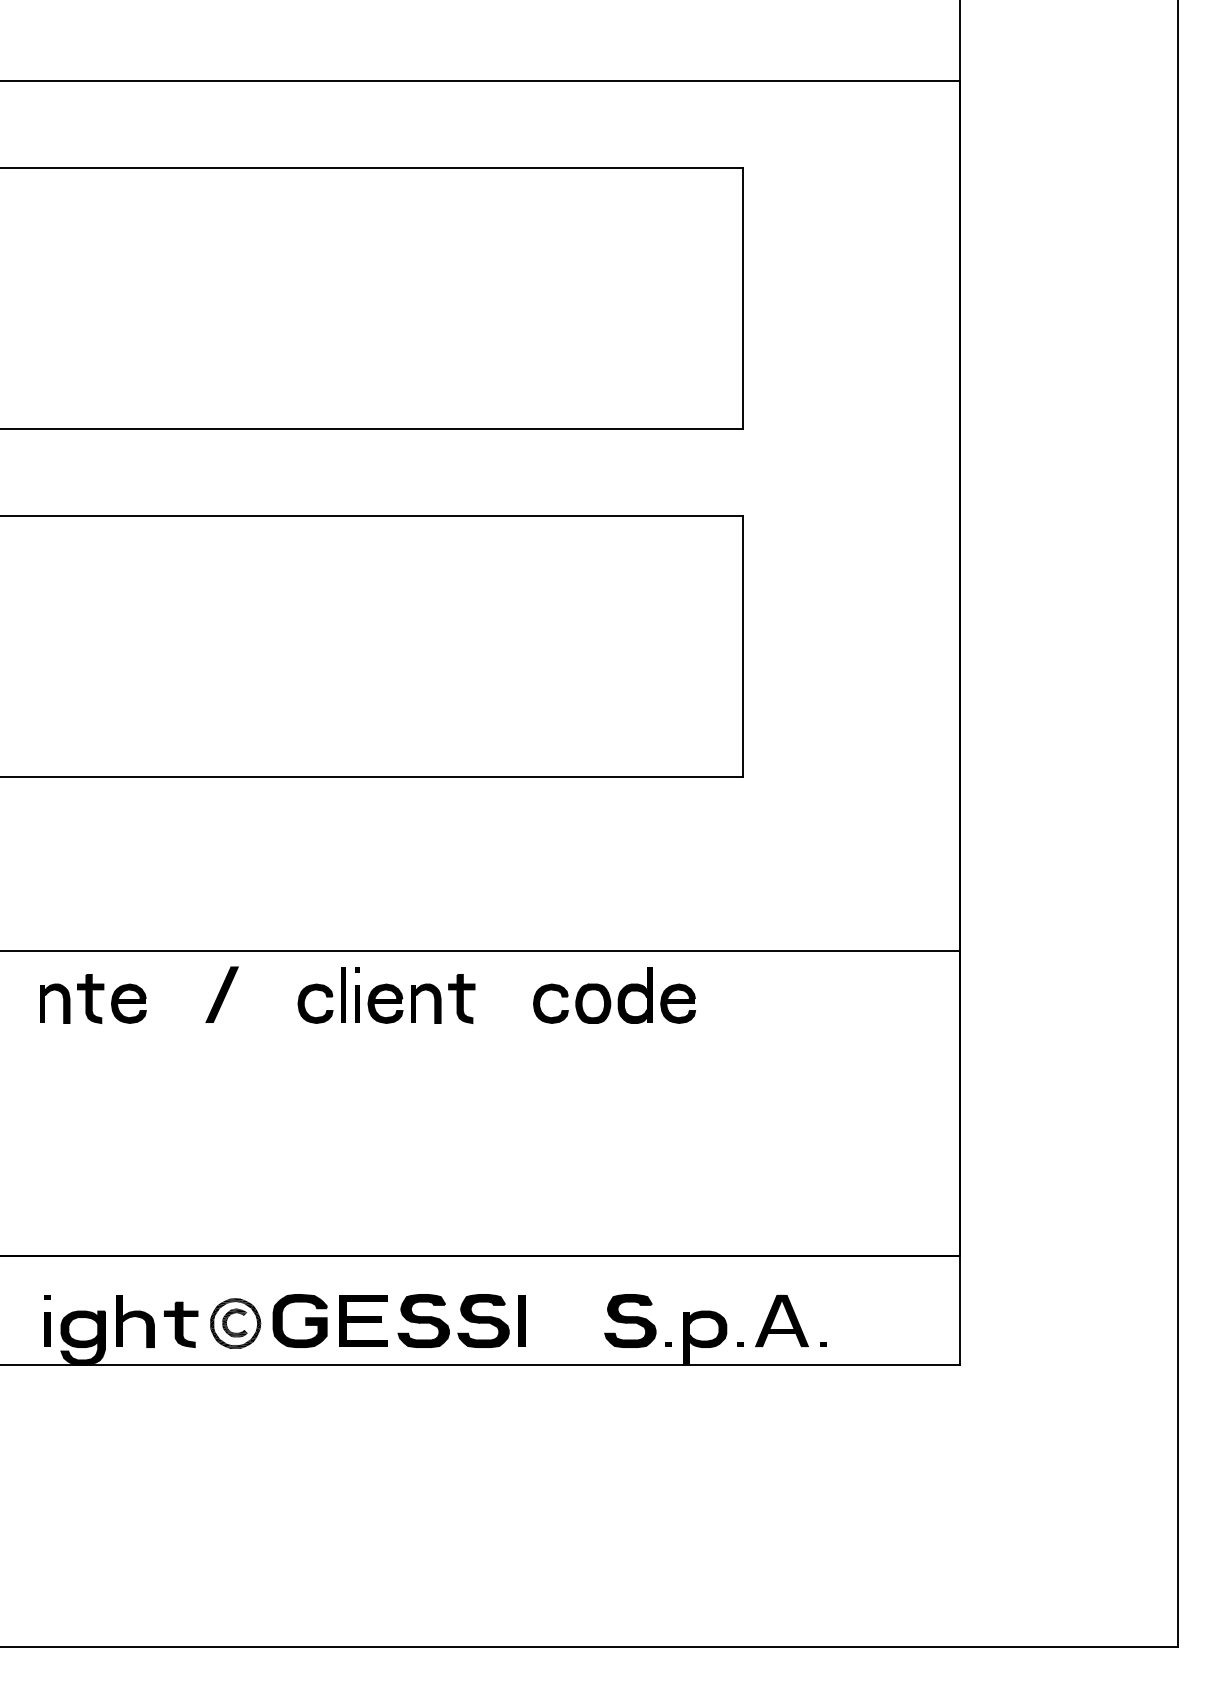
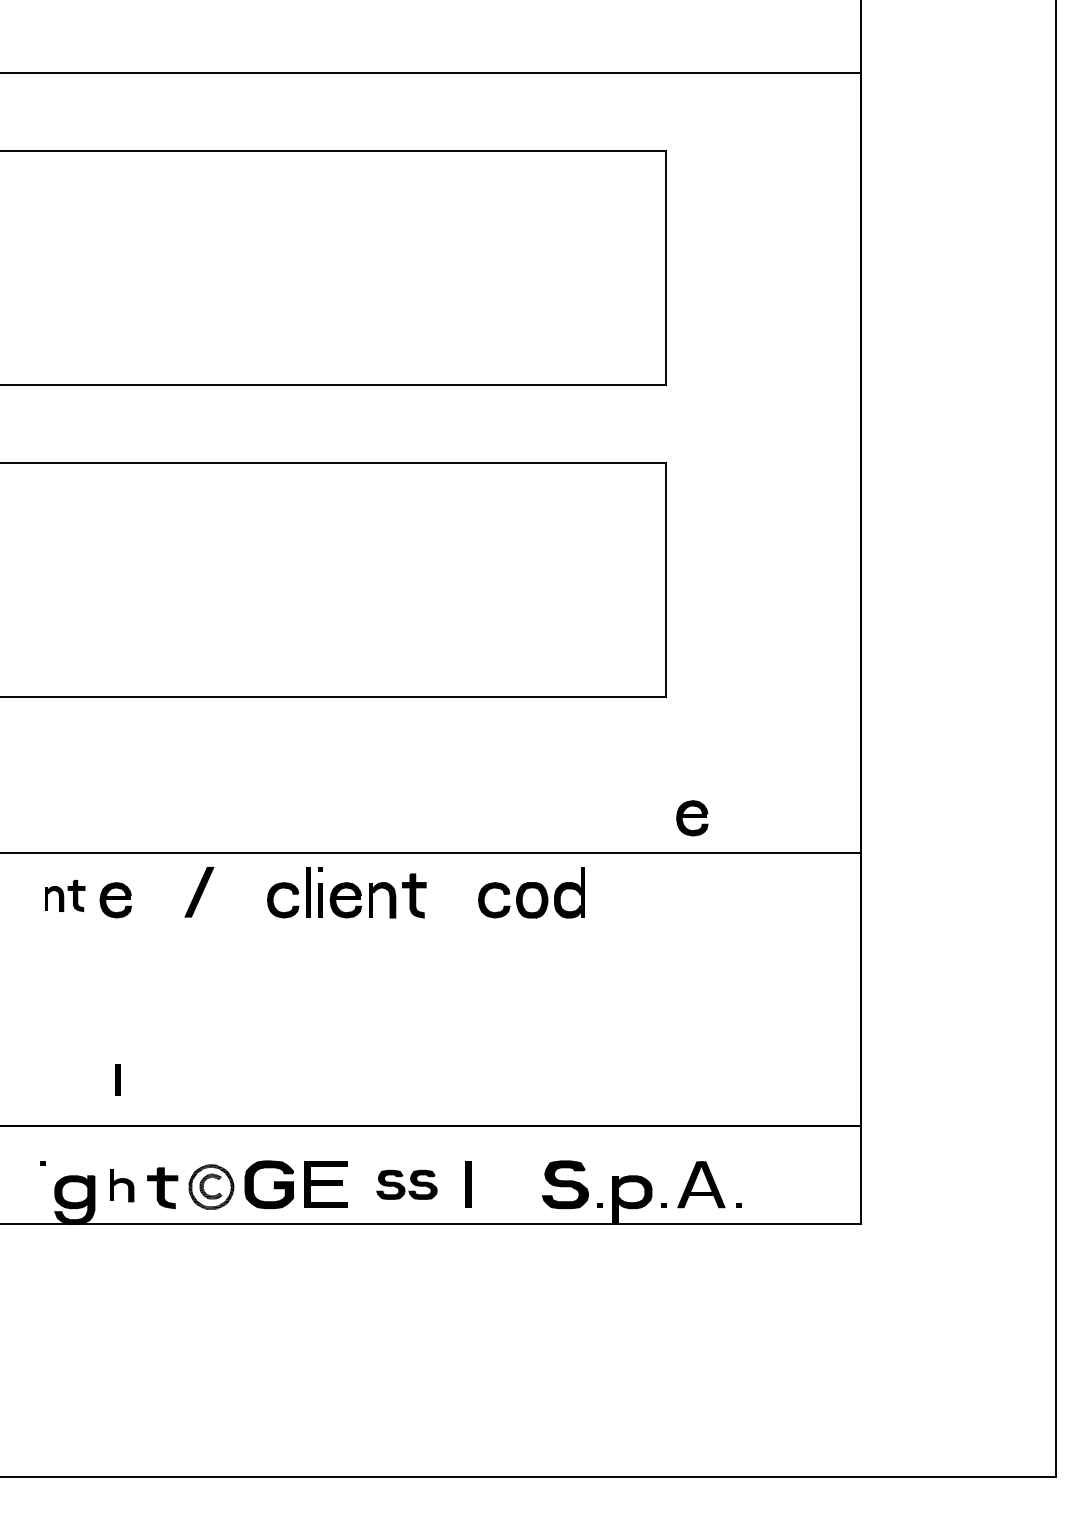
part: (71, 998) -> (64, 895), size x0.7
part: (678, 1004) -> (692, 818), moved
part: (453, 1320) -> (406, 1184), size x0.6
part: (135, 1321) -> (121, 1185), size x0.7
part: (47, 1328) -> (117, 1079), moved

